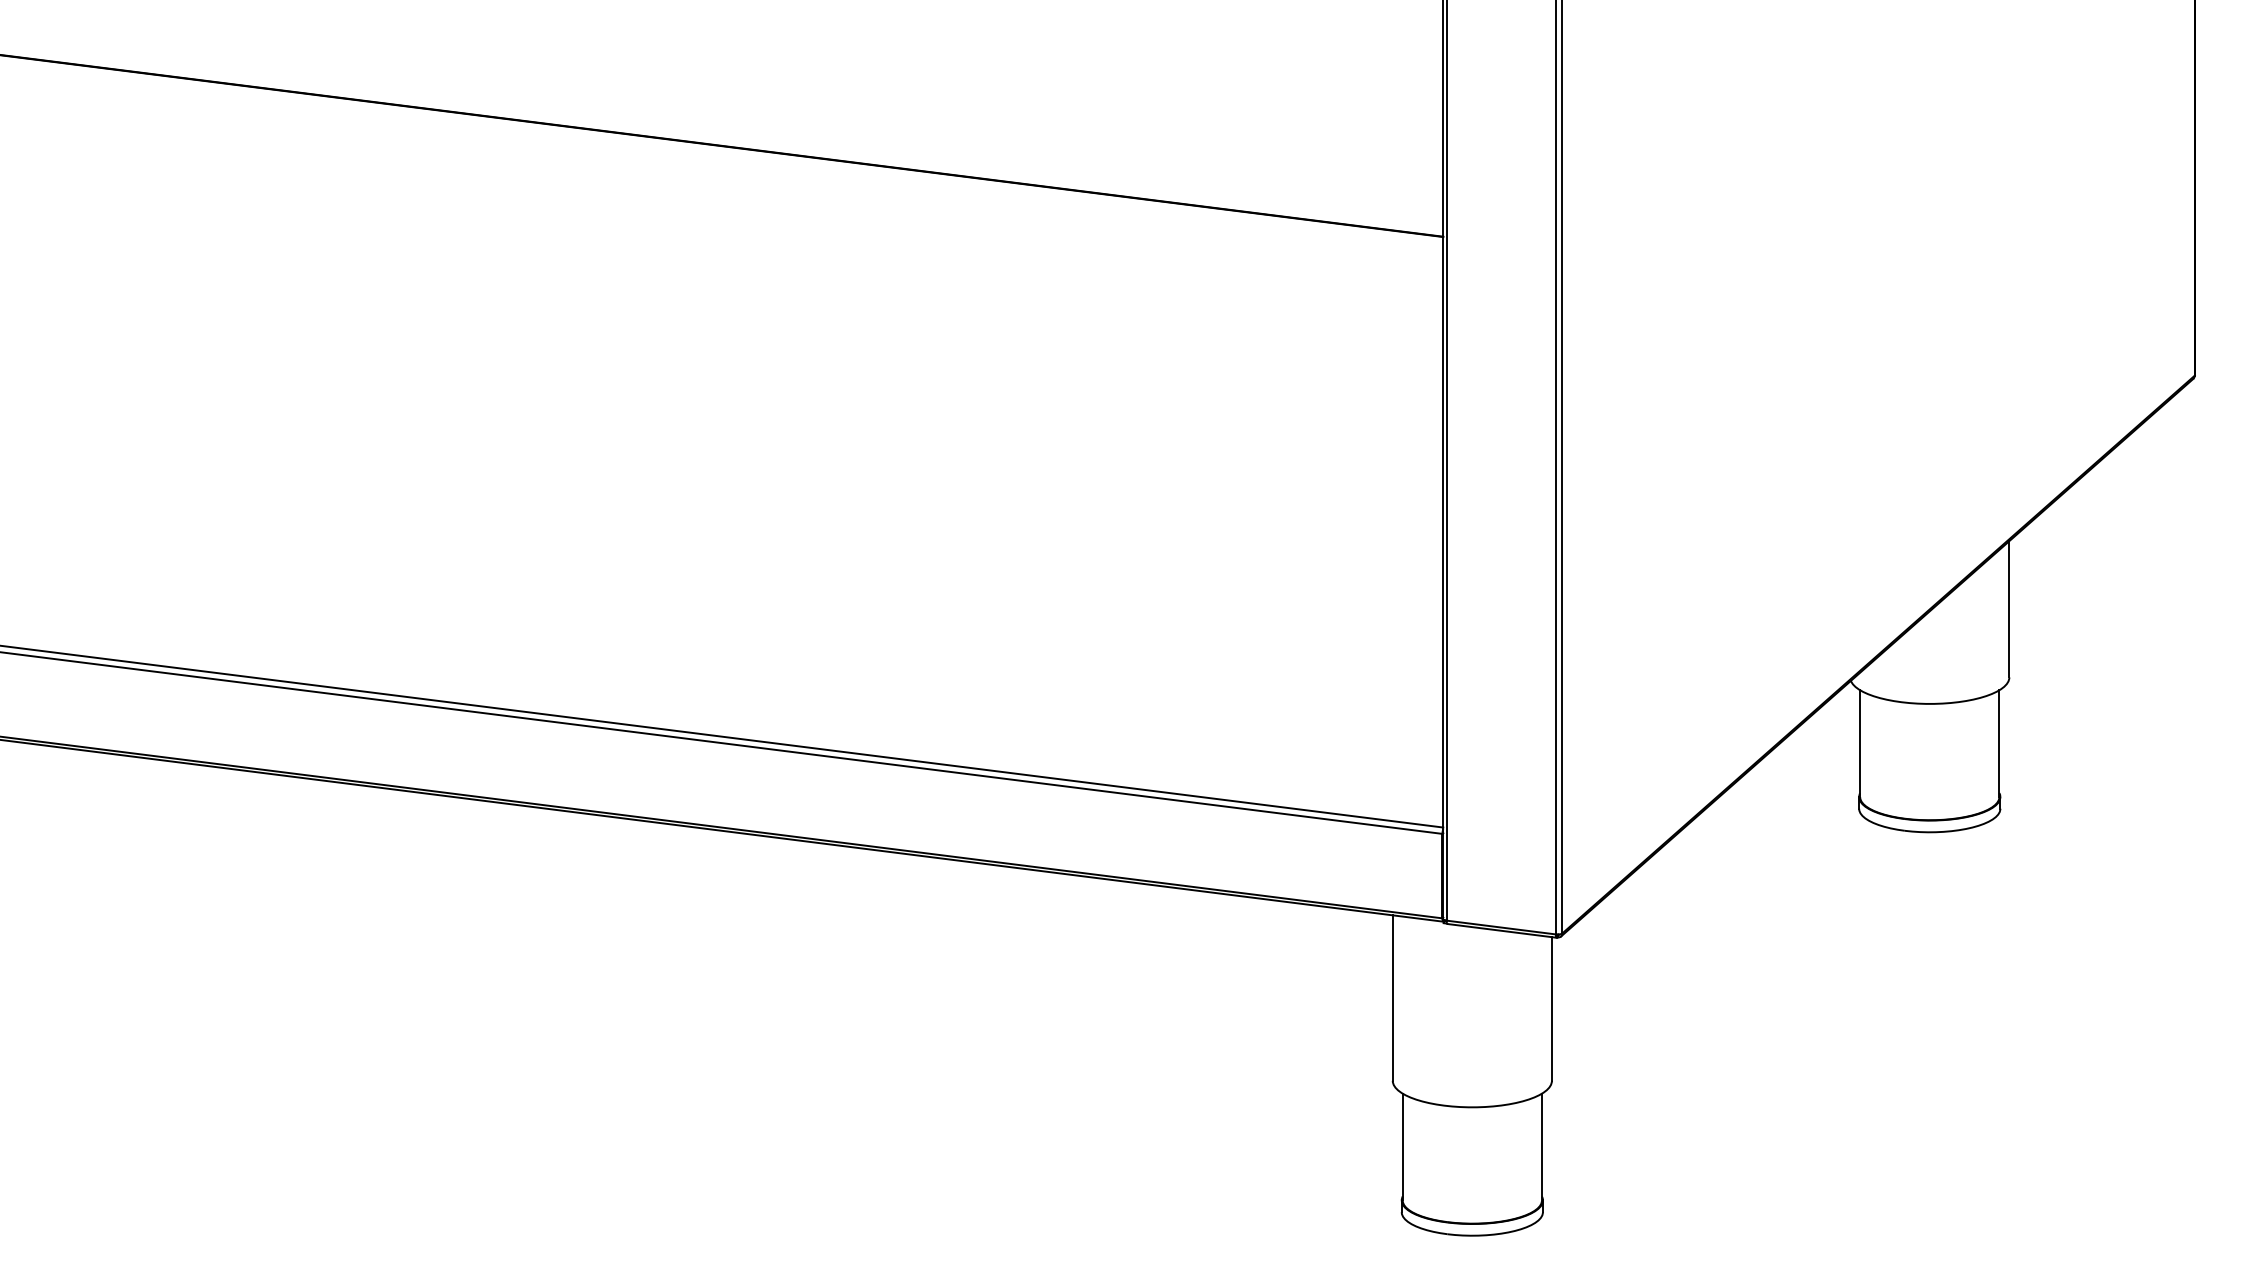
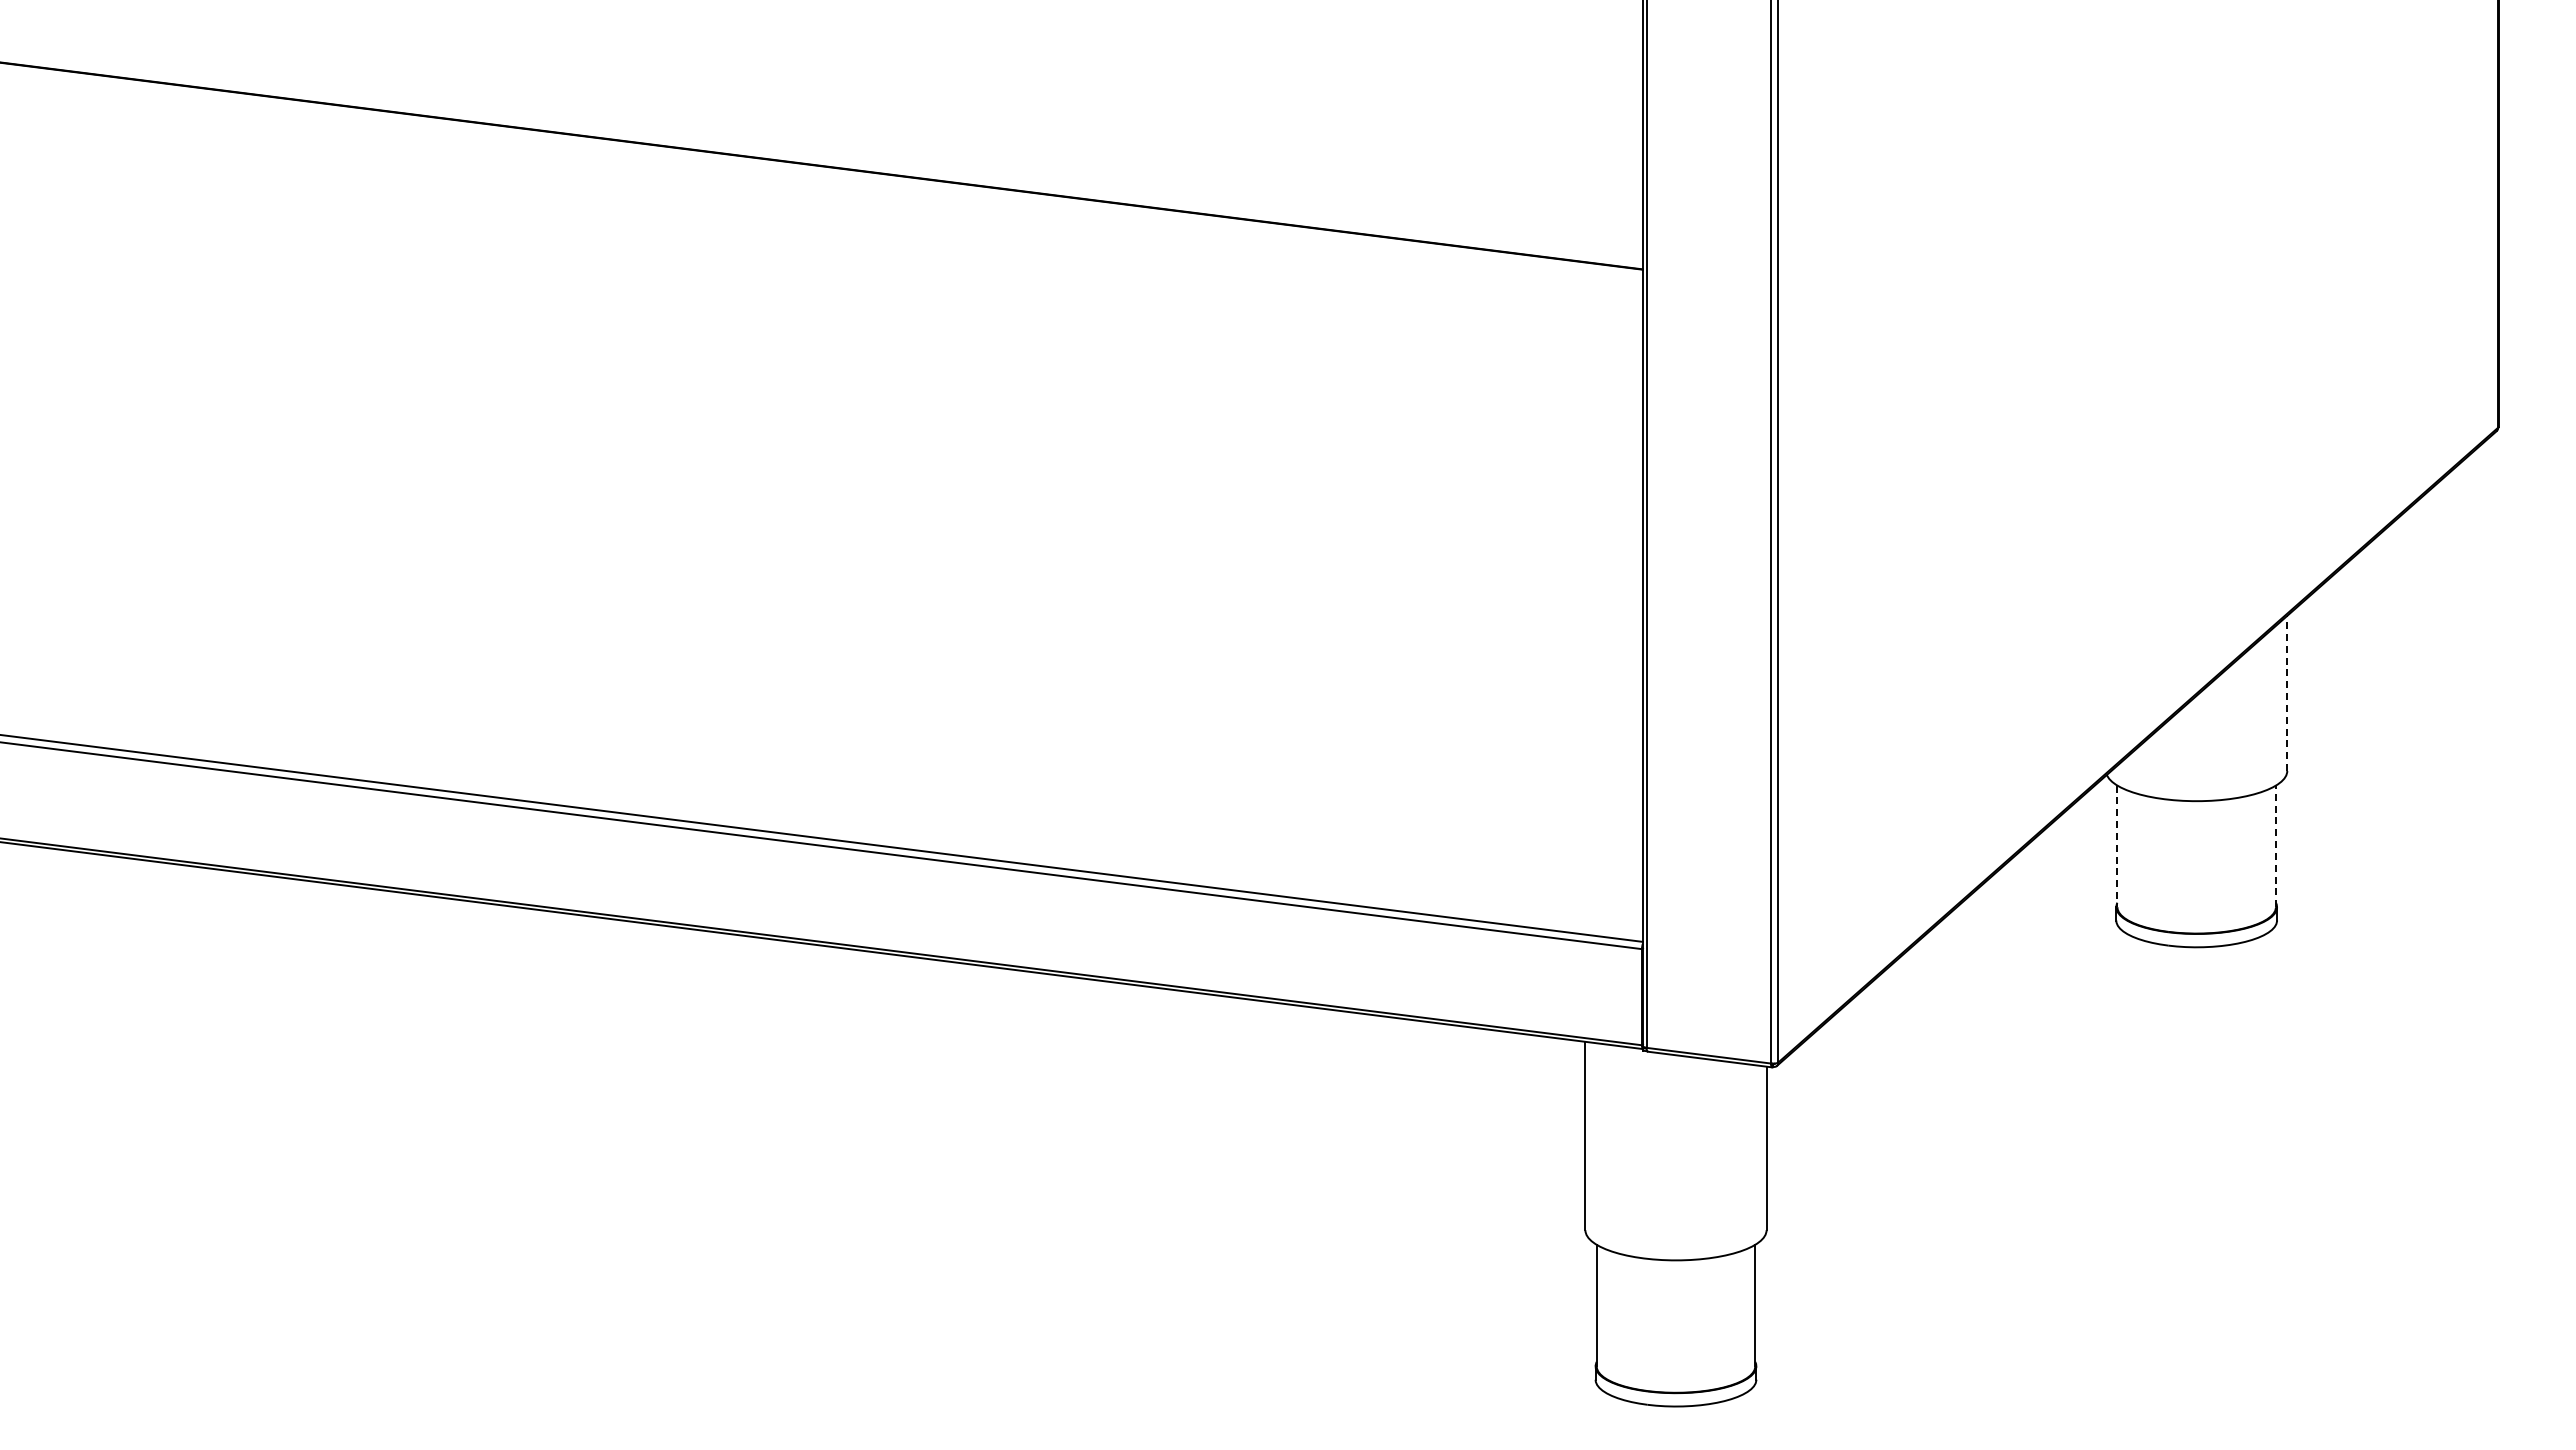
line: (2009, 609) -> (2287, 693), solid -> dashed
line: (1860, 743) -> (2117, 846), solid -> dashed
line: (1999, 743) -> (2275, 846), solid -> dashed

